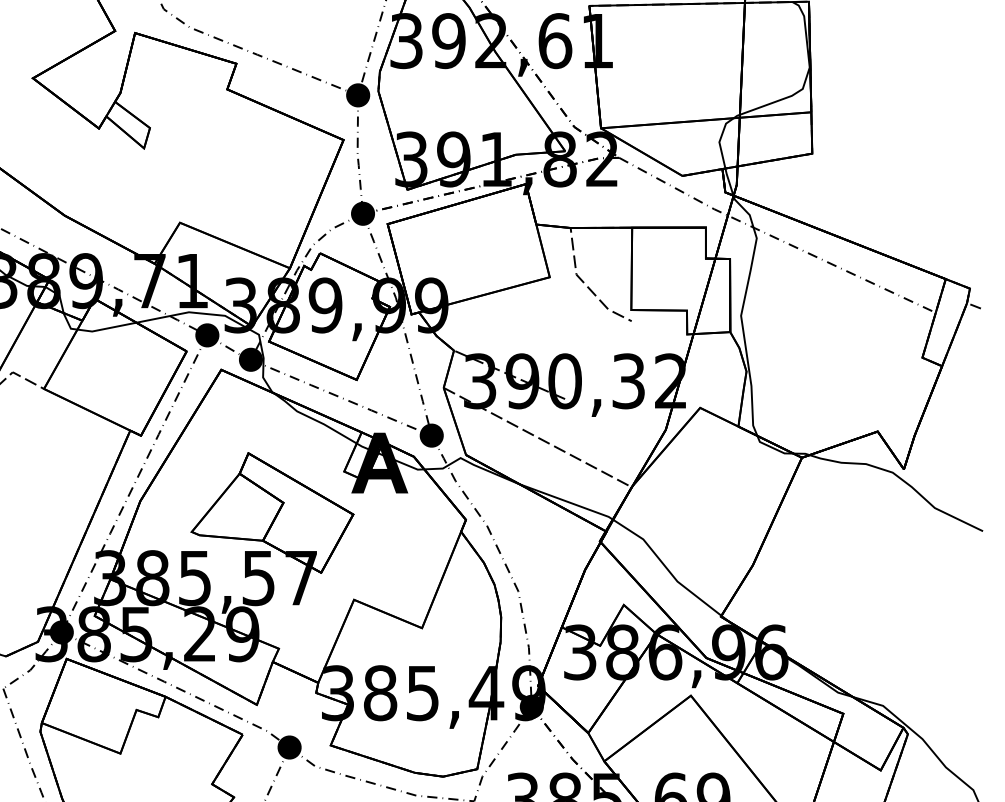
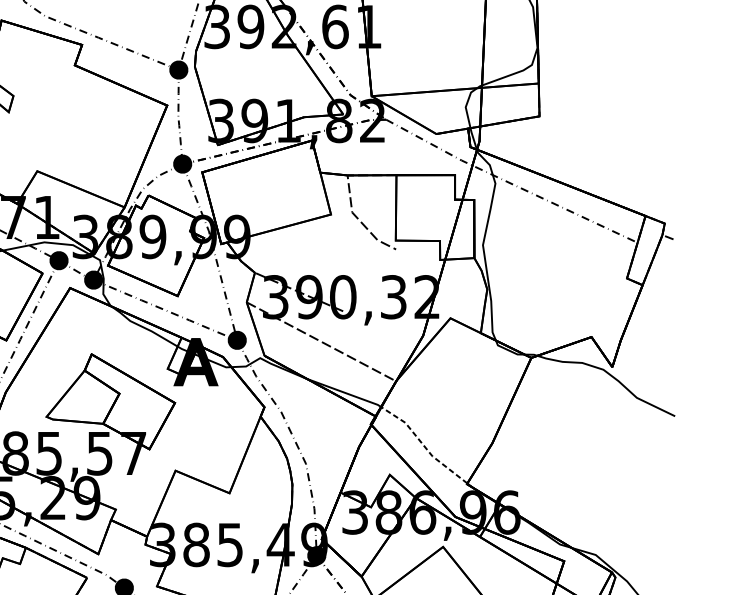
line: (666, 567) -> (423, 445), solid -> dashed

